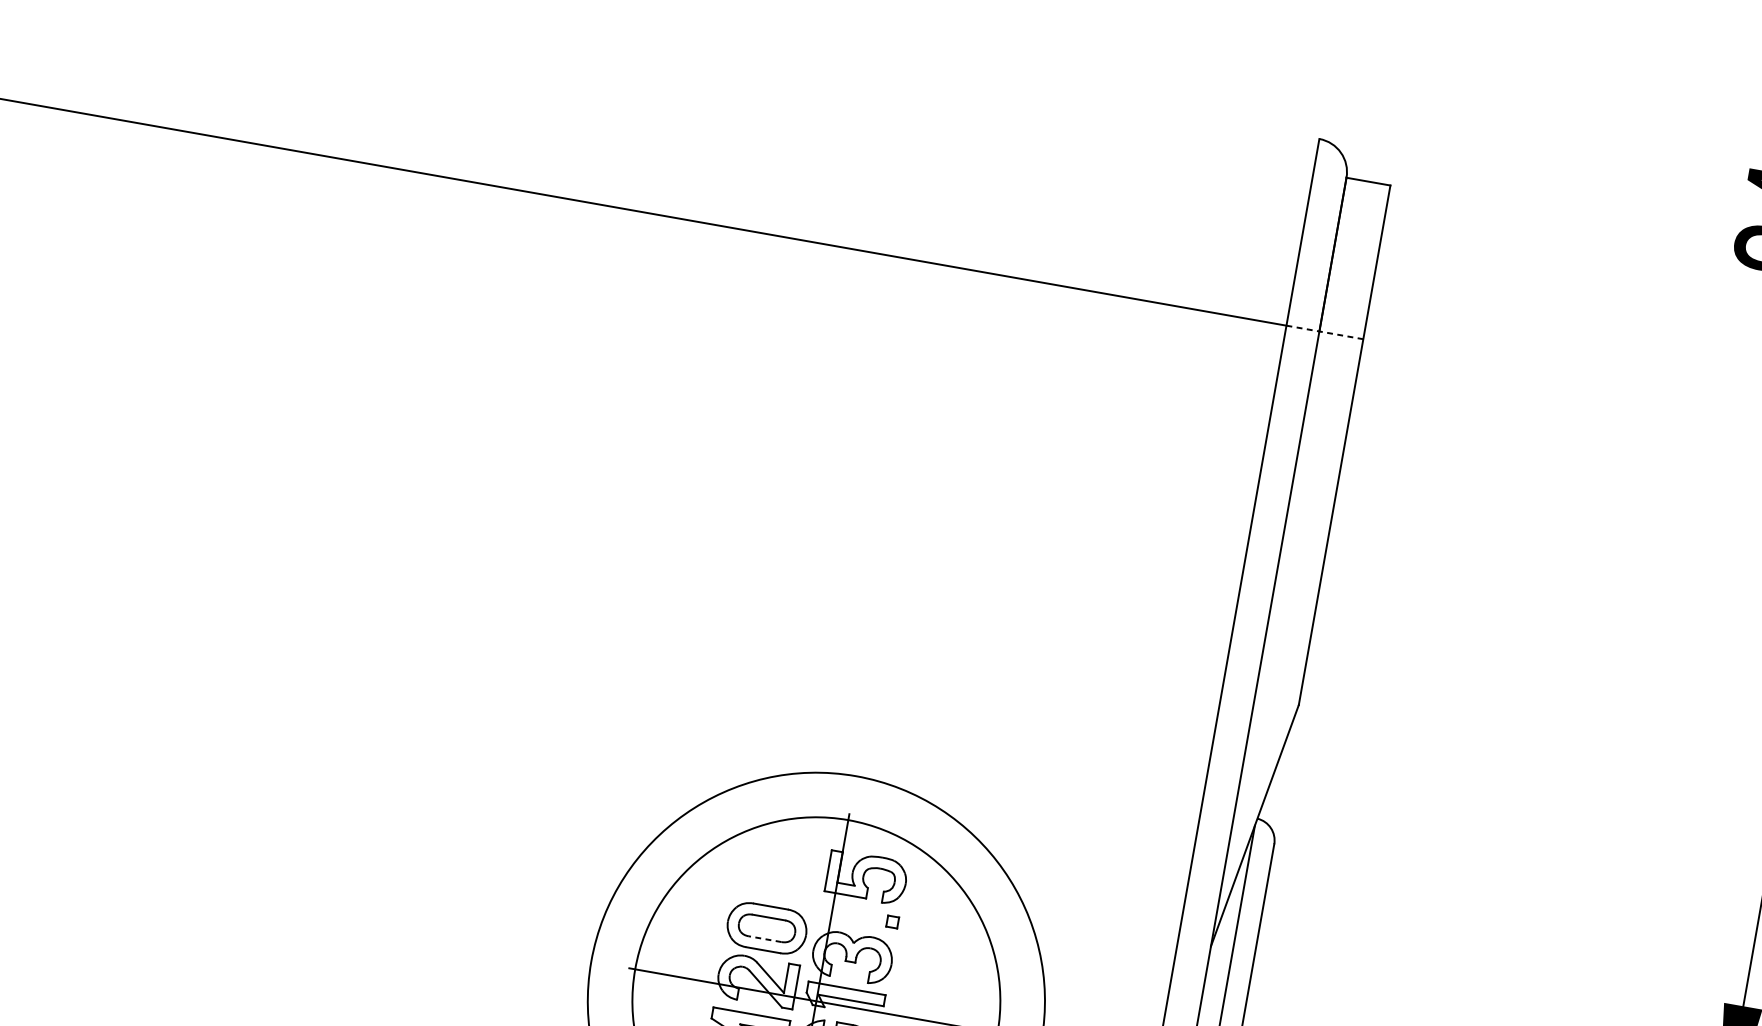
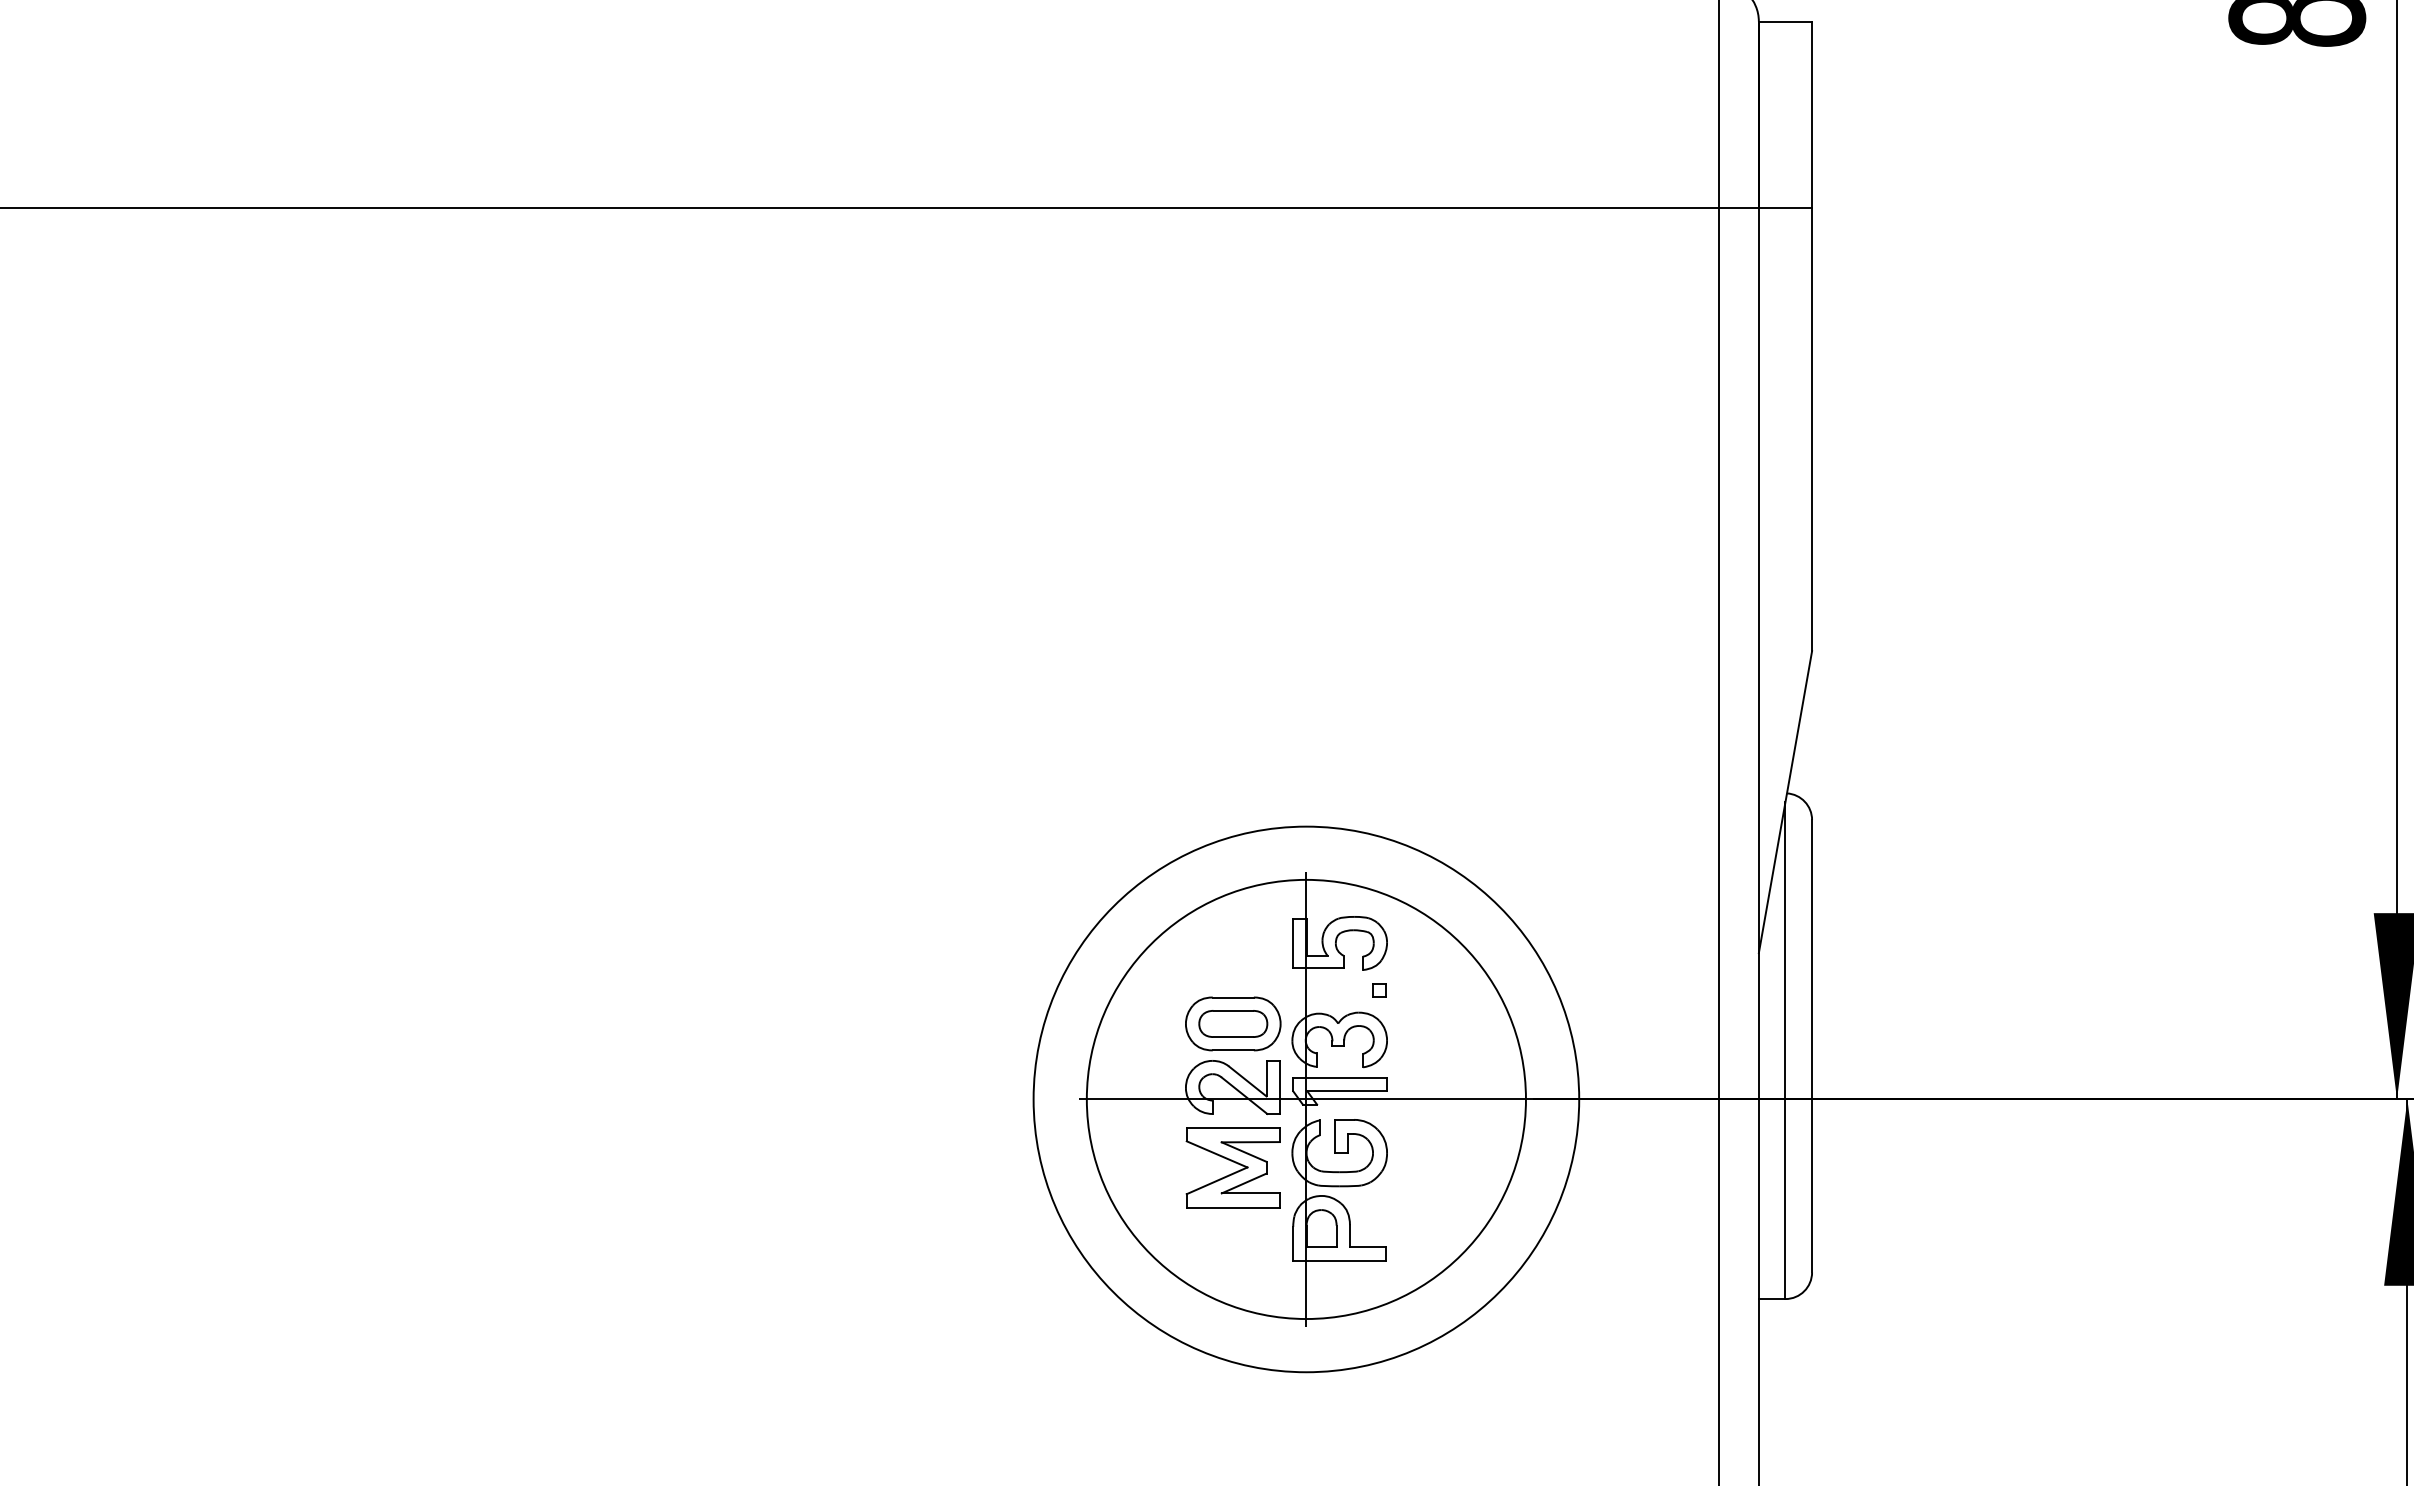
line: (1324, 332) -> (1765, 207), dashed -> solid
line: (765, 939) -> (1233, 1037), dashed -> solid

